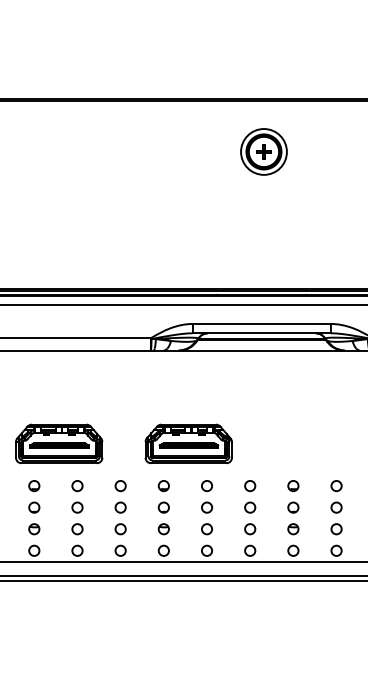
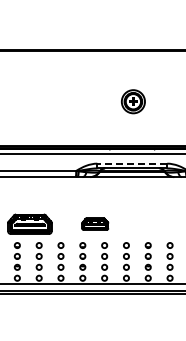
part: (262, 151) -> (132, 101), moved
line: (262, 323) -> (132, 163), solid -> dashed
part: (186, 442) -> (94, 223), size x0.6

